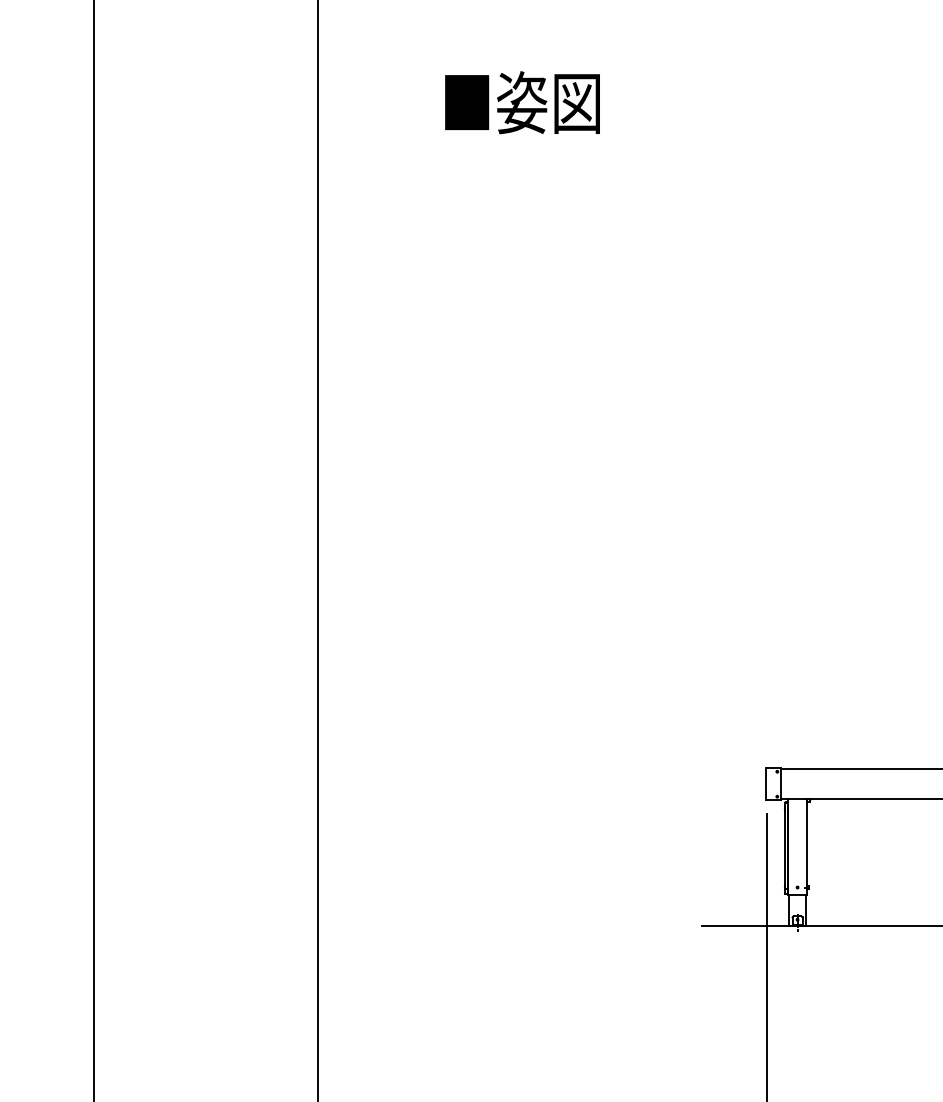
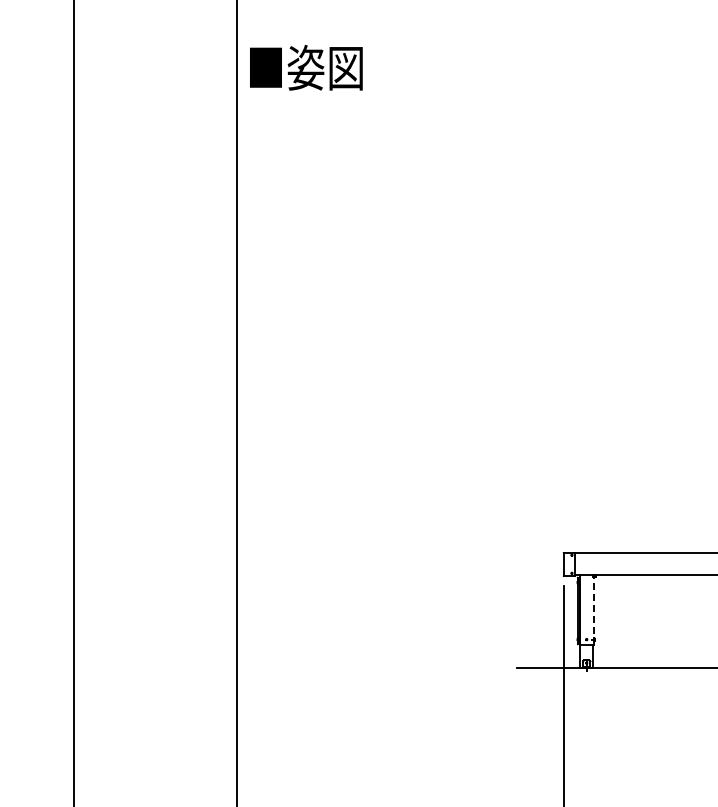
text: (522, 102) -> (306, 67), moved
line: (806, 846) -> (593, 609), solid -> dashed

